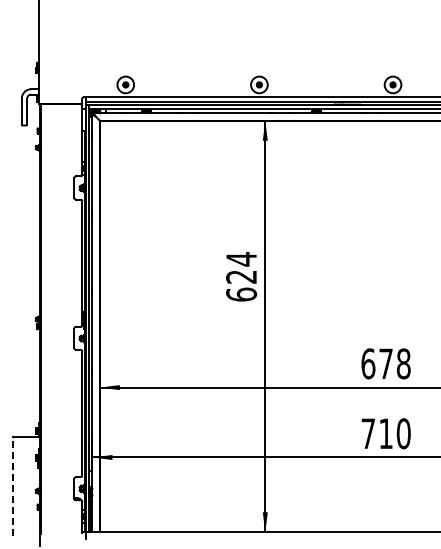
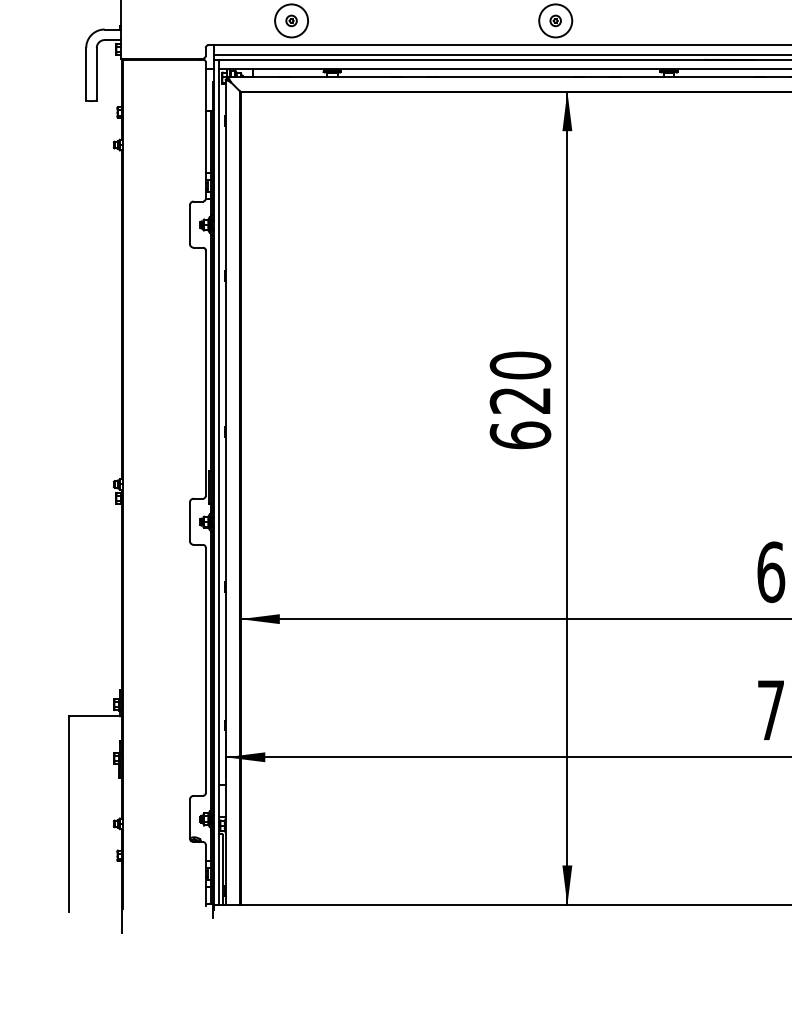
text: (241, 259) -> (520, 365), 624 -> 620
line: (13, 485) -> (69, 812), dashed -> solid

